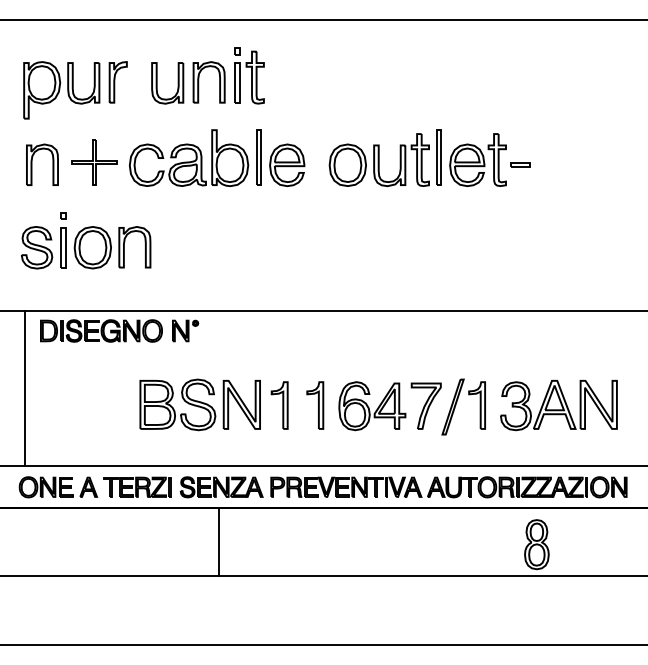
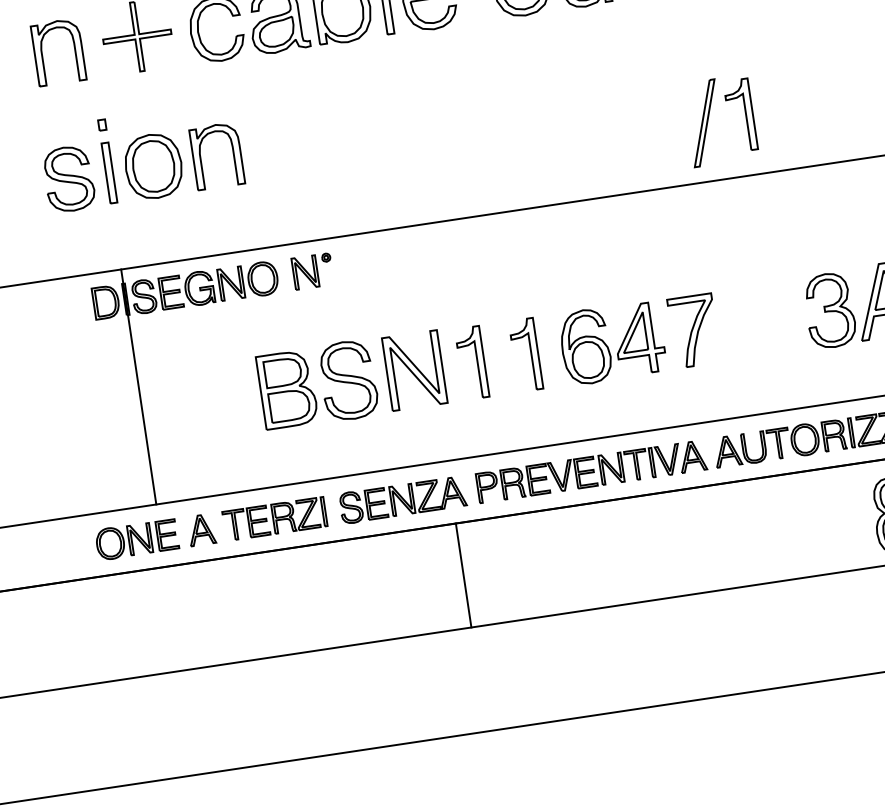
line: (24, 388) -> (138, 386), moved
part: (456, 405) -> (709, 120), moved
line: (218, 541) -> (463, 574), moved

